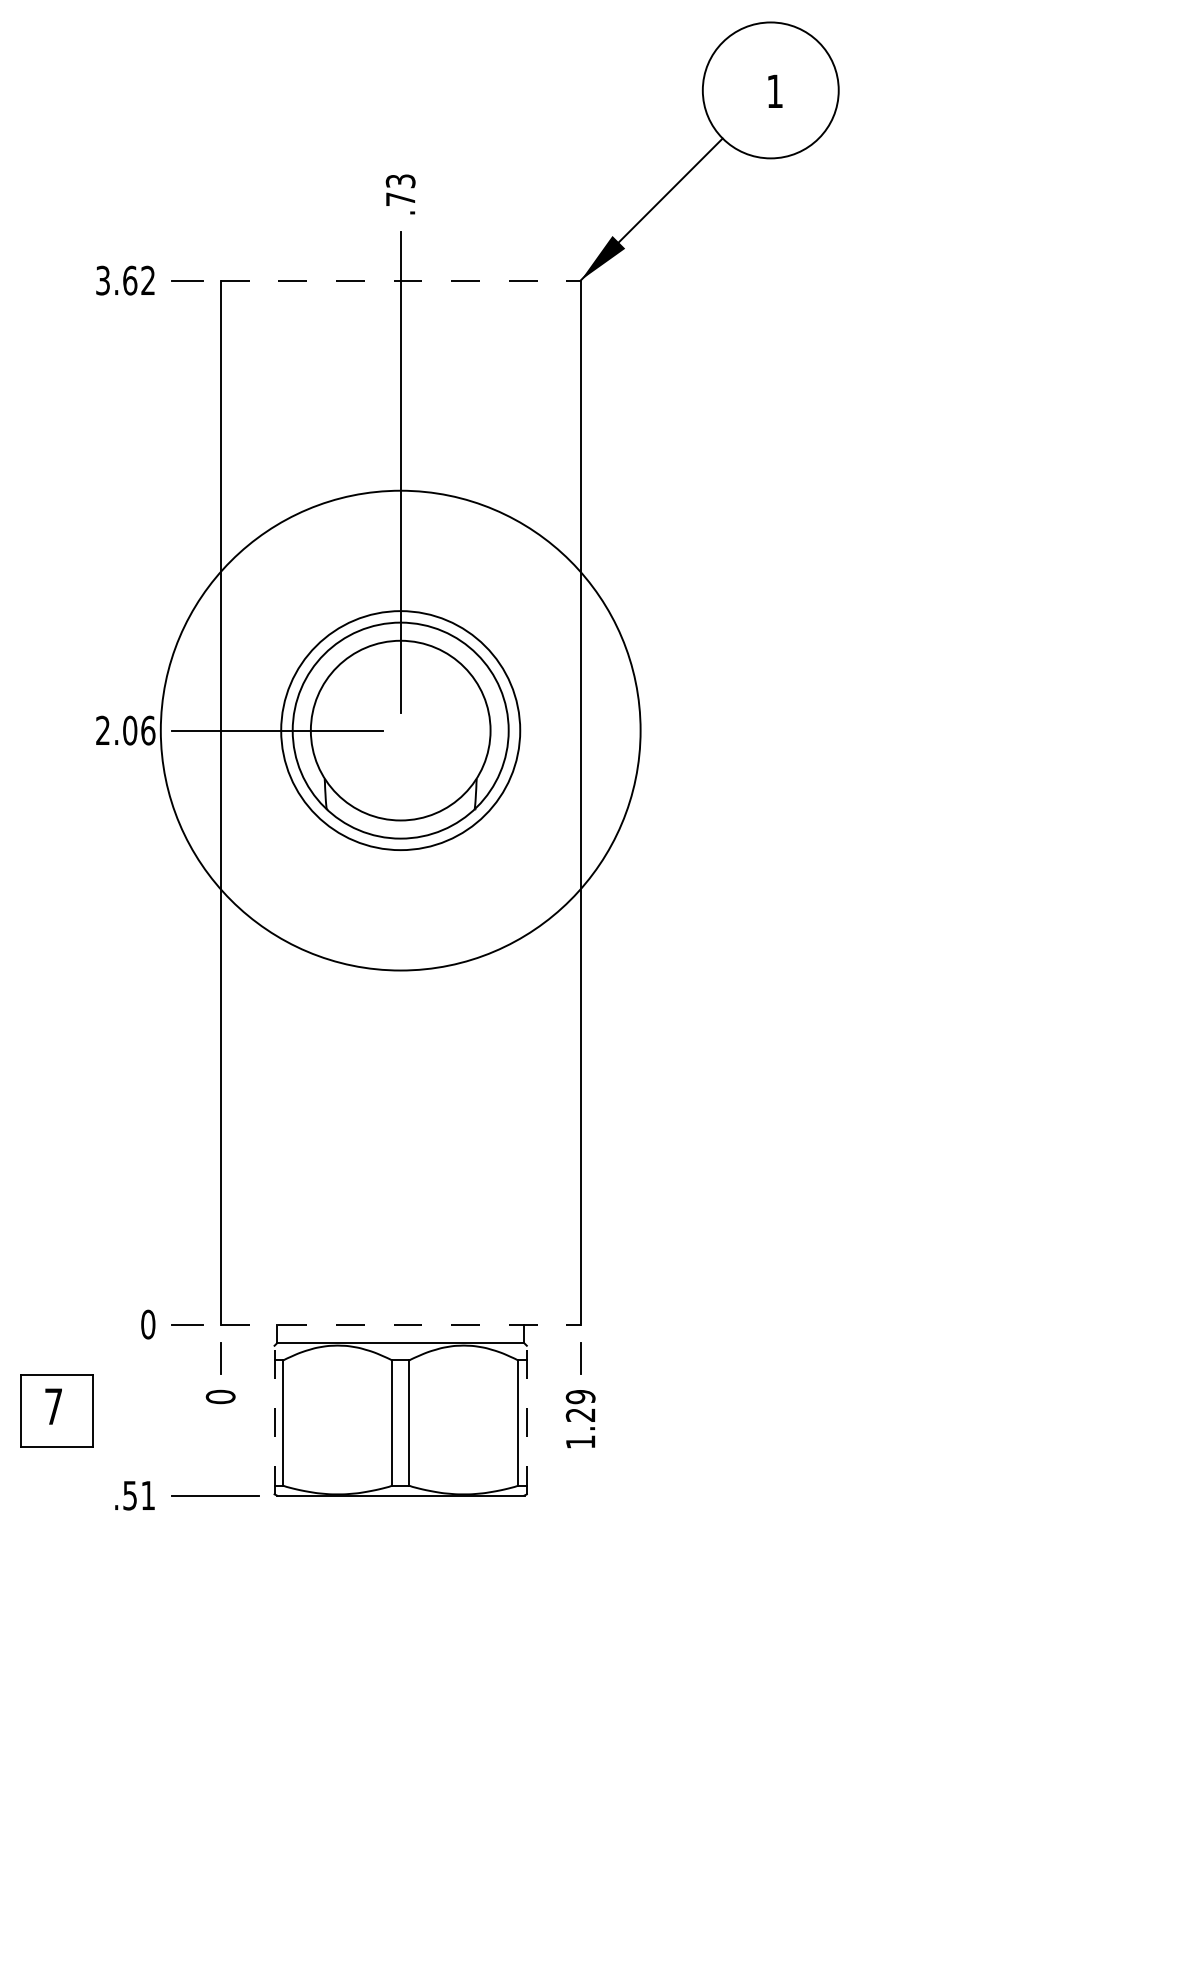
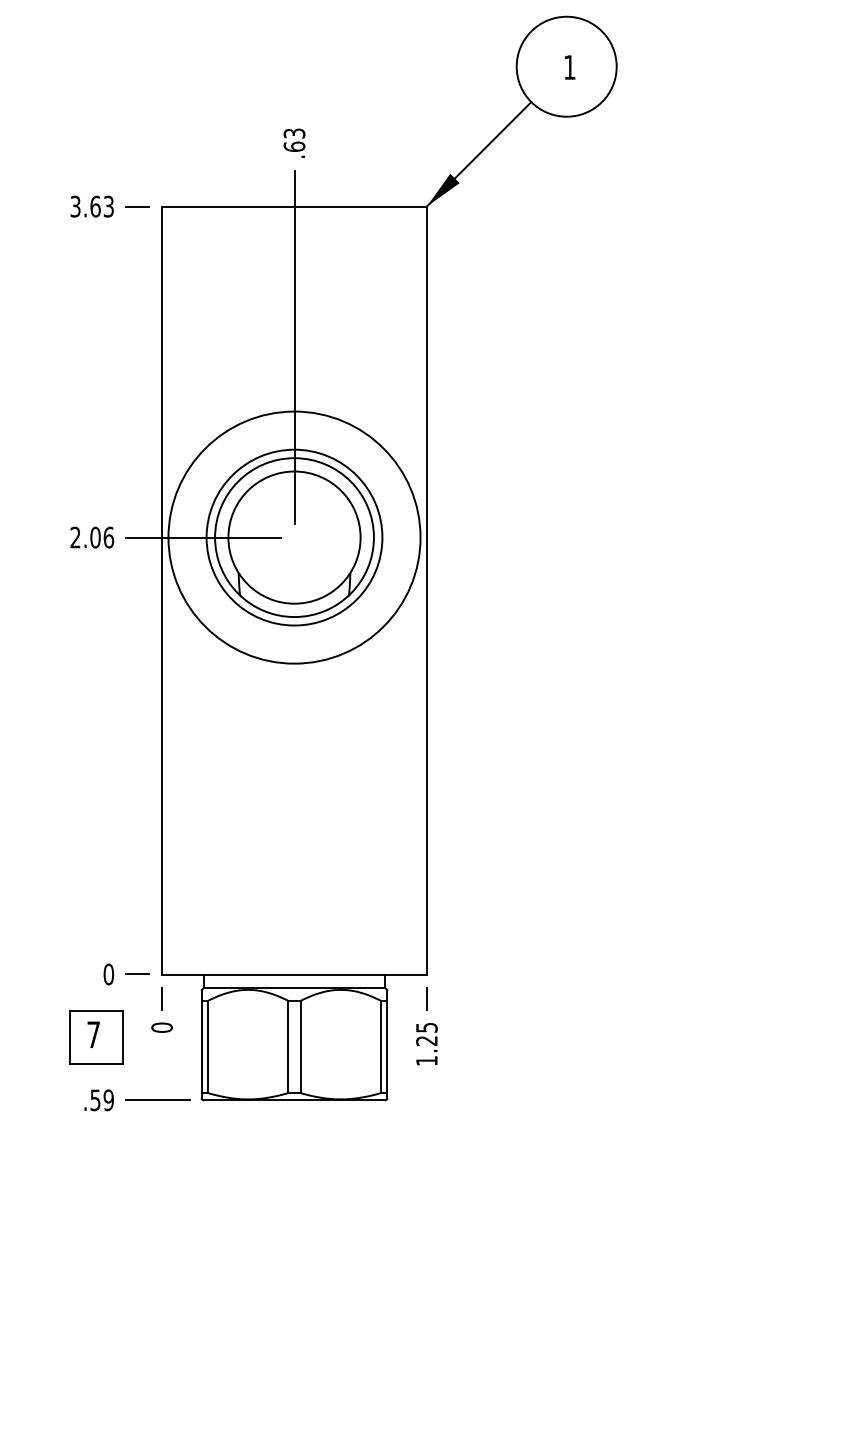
text: (400, 199) -> (294, 146), .73 -> .63
text: (147, 280) -> (108, 206), 3.62 -> 3.63
line: (400, 280) -> (294, 206), dashed -> solid
circle: (400, 730) -> (294, 537), size x0.71
line: (400, 1324) -> (294, 974), dashed -> solid
text: (580, 1397) -> (426, 1028), 1.29 -> 1.25
part: (56, 1410) -> (95, 1037), moved
line: (274, 1419) -> (201, 1044), dashed -> solid
line: (526, 1419) -> (387, 1044), dashed -> solid
text: (148, 1495) -> (109, 1100), .51 -> .59

